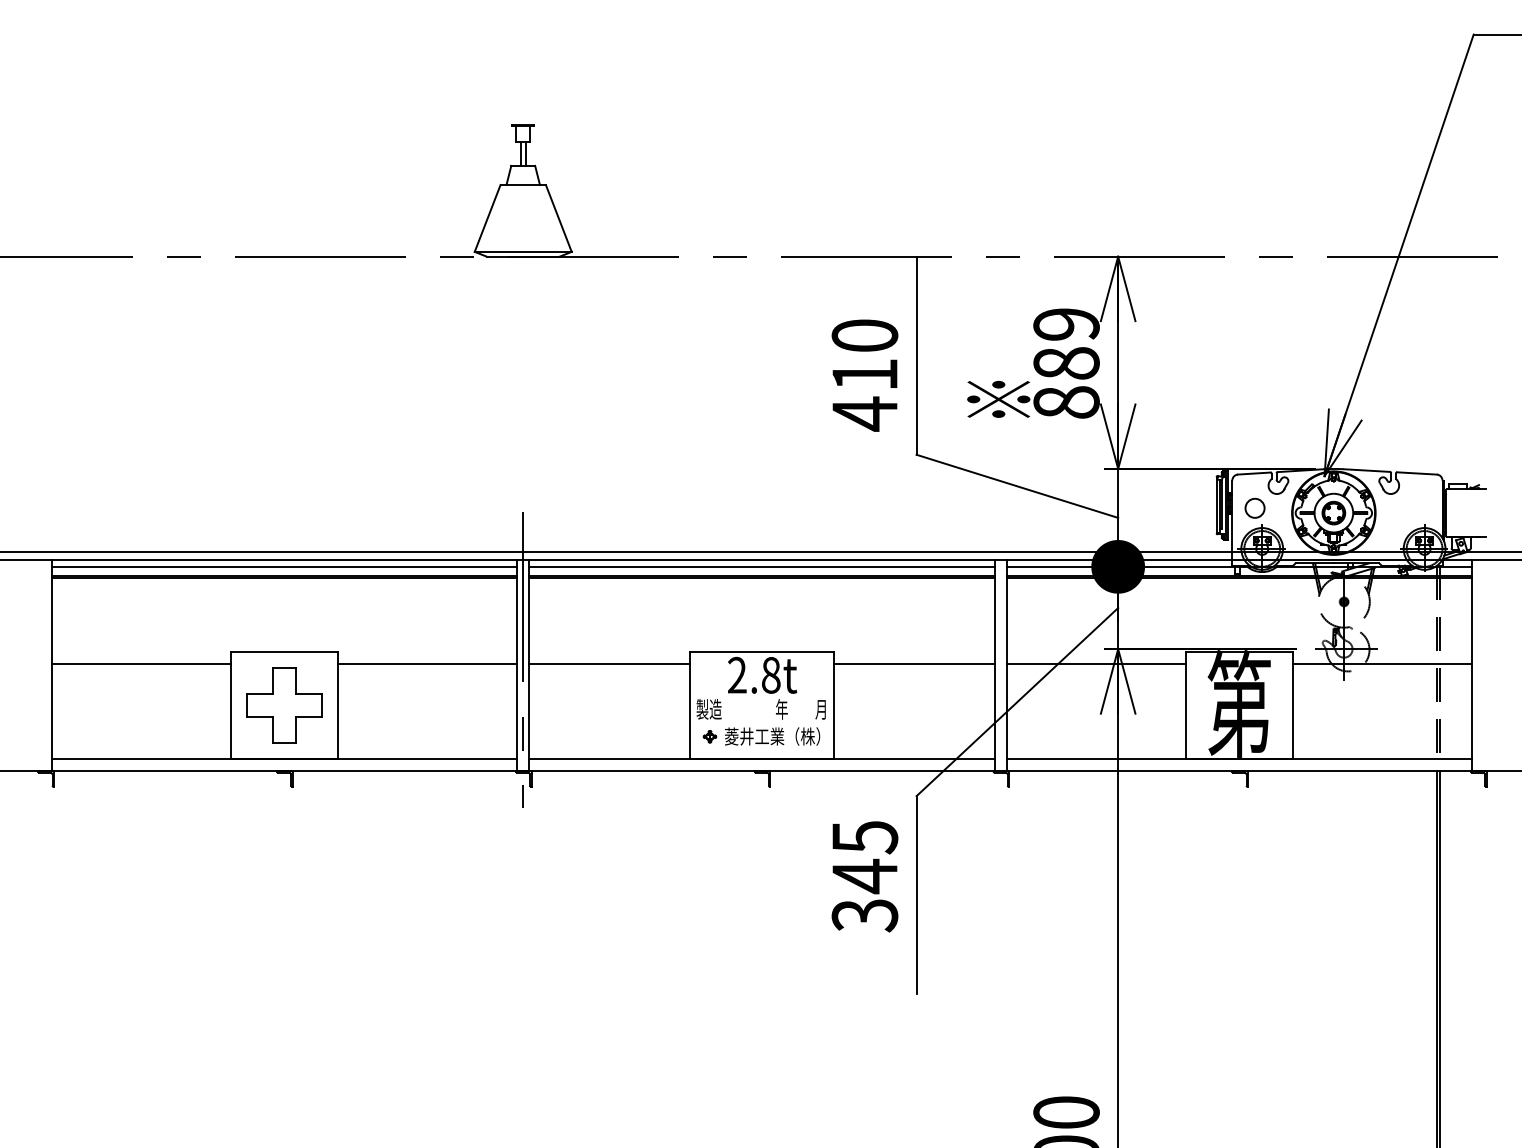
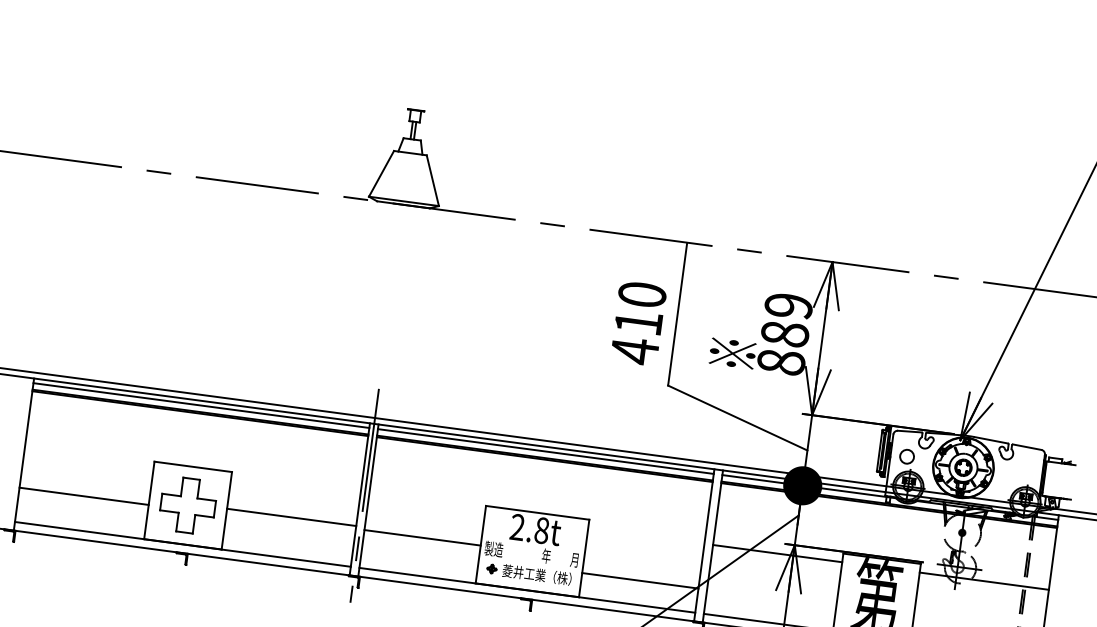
line: (140, 663) -> (83, 496), moved
line: (427, 663) -> (291, 517), moved
line: (609, 663) -> (422, 537), moved
line: (913, 663) -> (639, 580), moved

